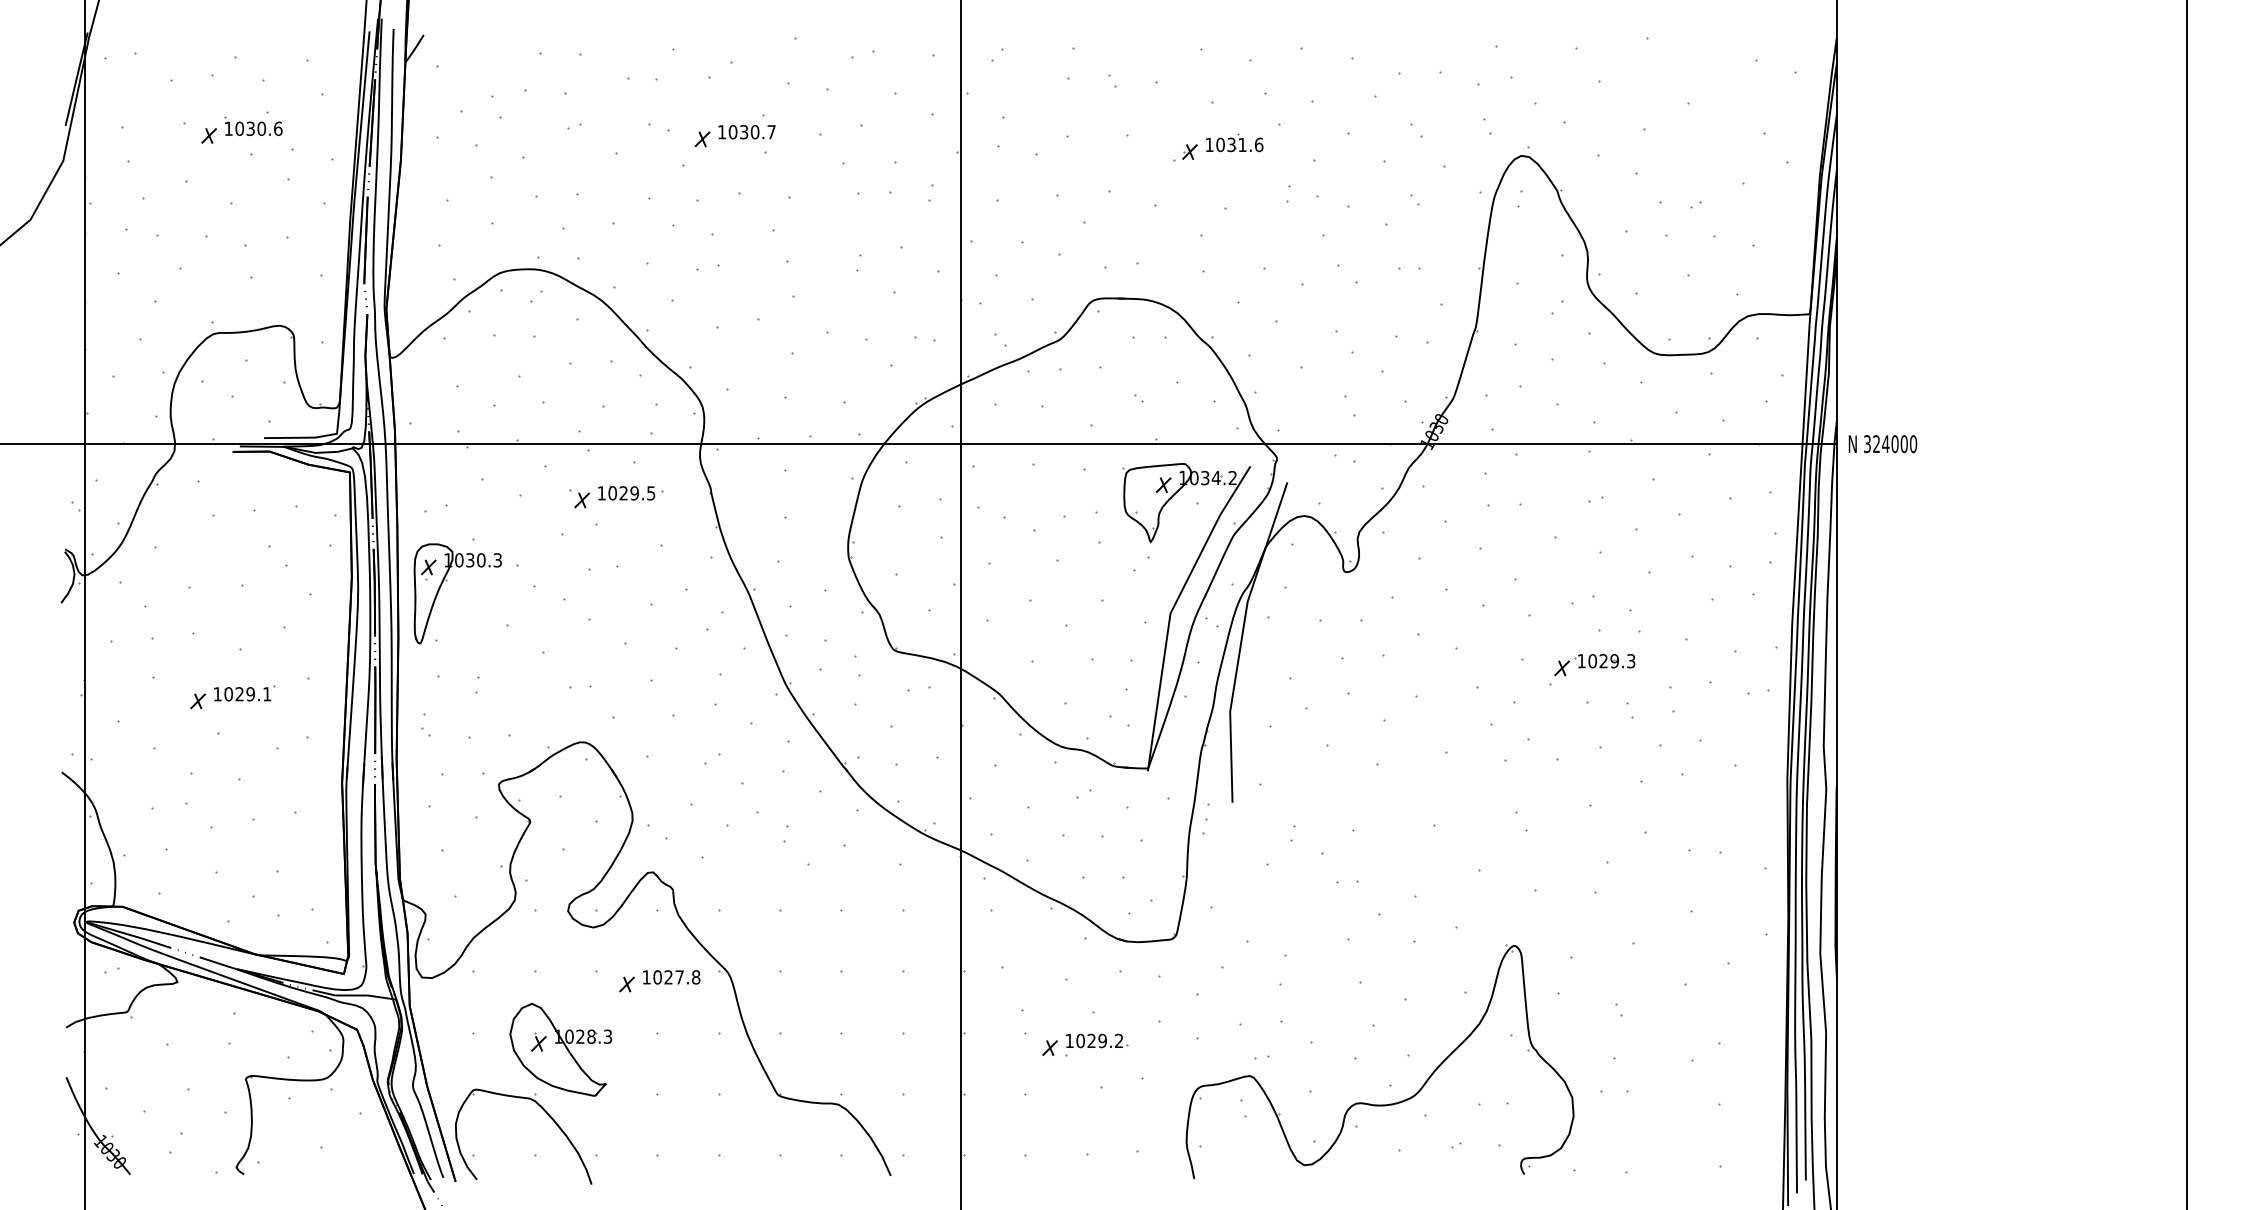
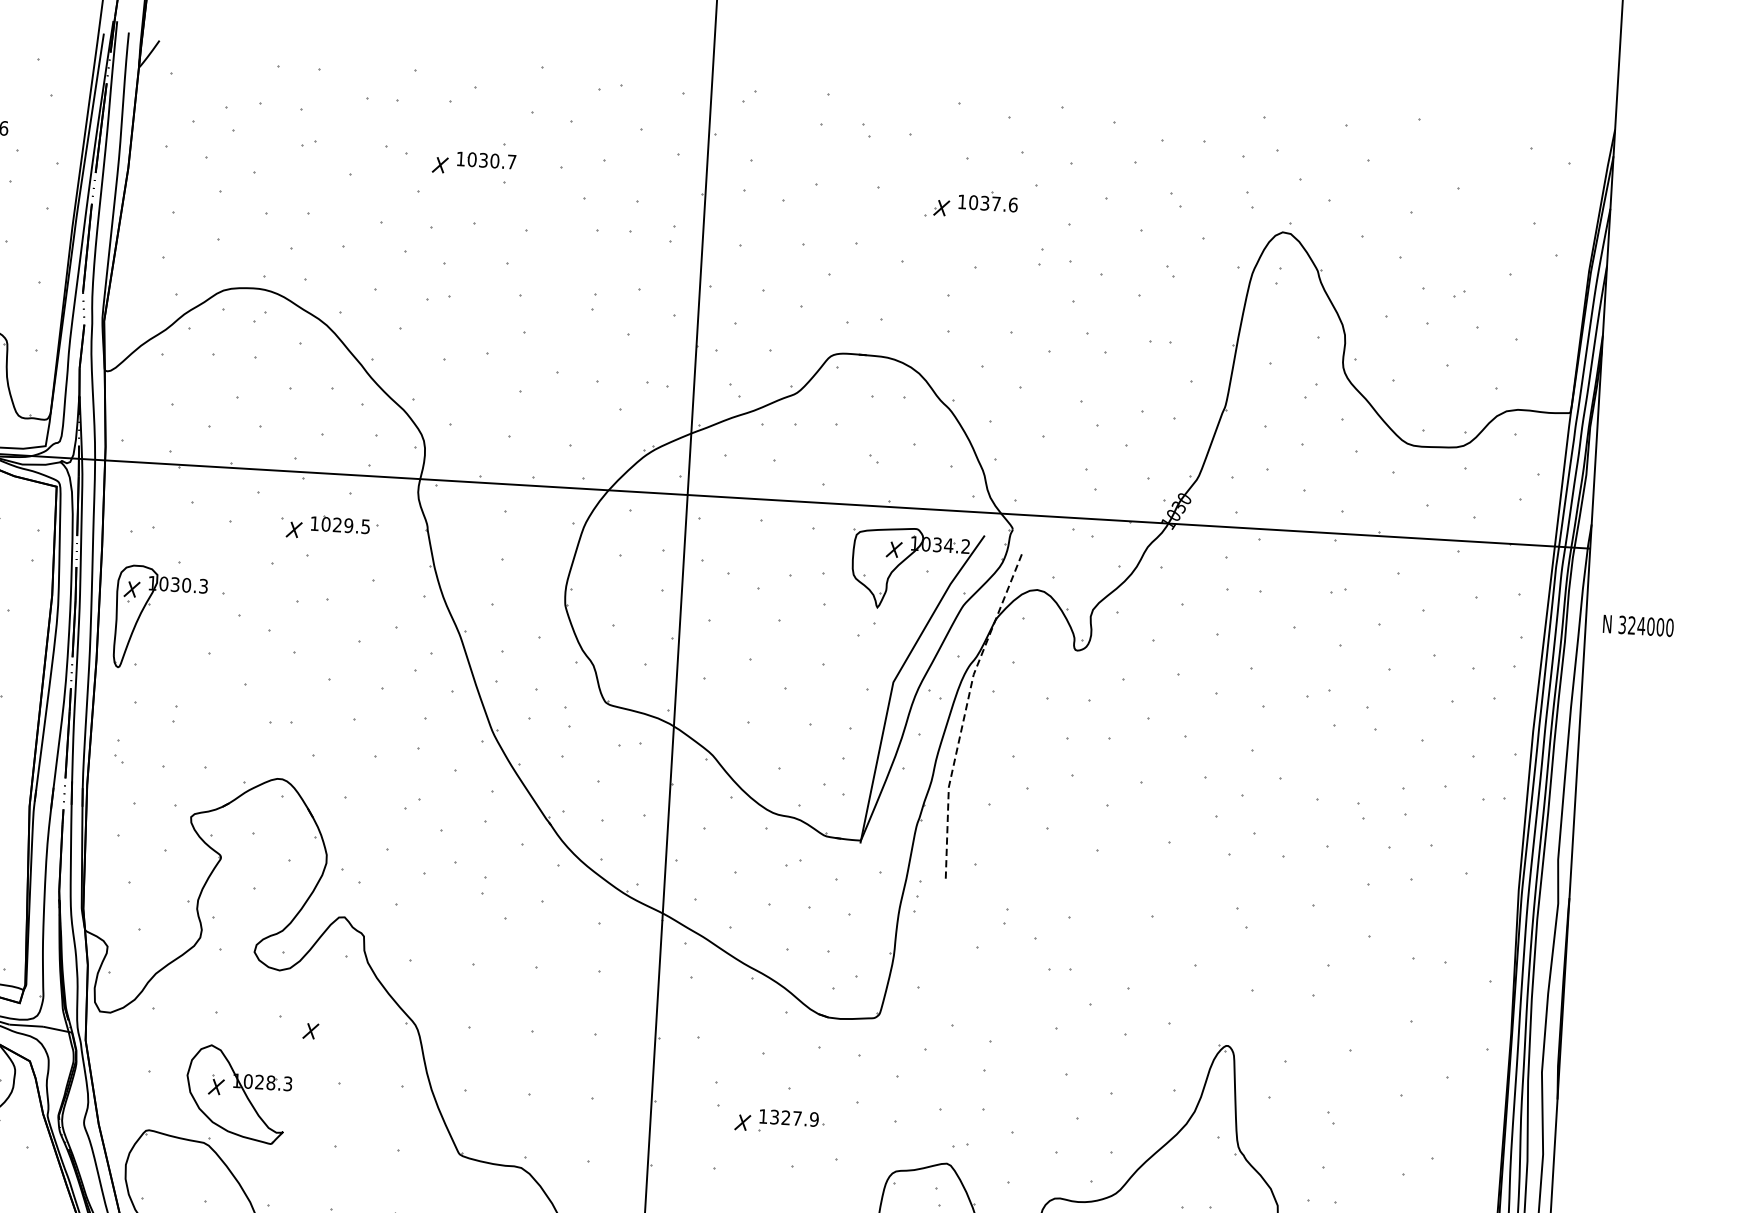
text: (1242, 144) -> (996, 203), 1031.6 -> 1037.6
text: (1882, 444) -> (1637, 626), moved
line: (1241, 640) -> (964, 714), solid -> dashed
part: (1594, 665) -> (1326, 761), removed
part: (671, 977) -> (357, 1026), removed
text: (1099, 1040) -> (794, 1117), 1029.2 -> 1327.9

